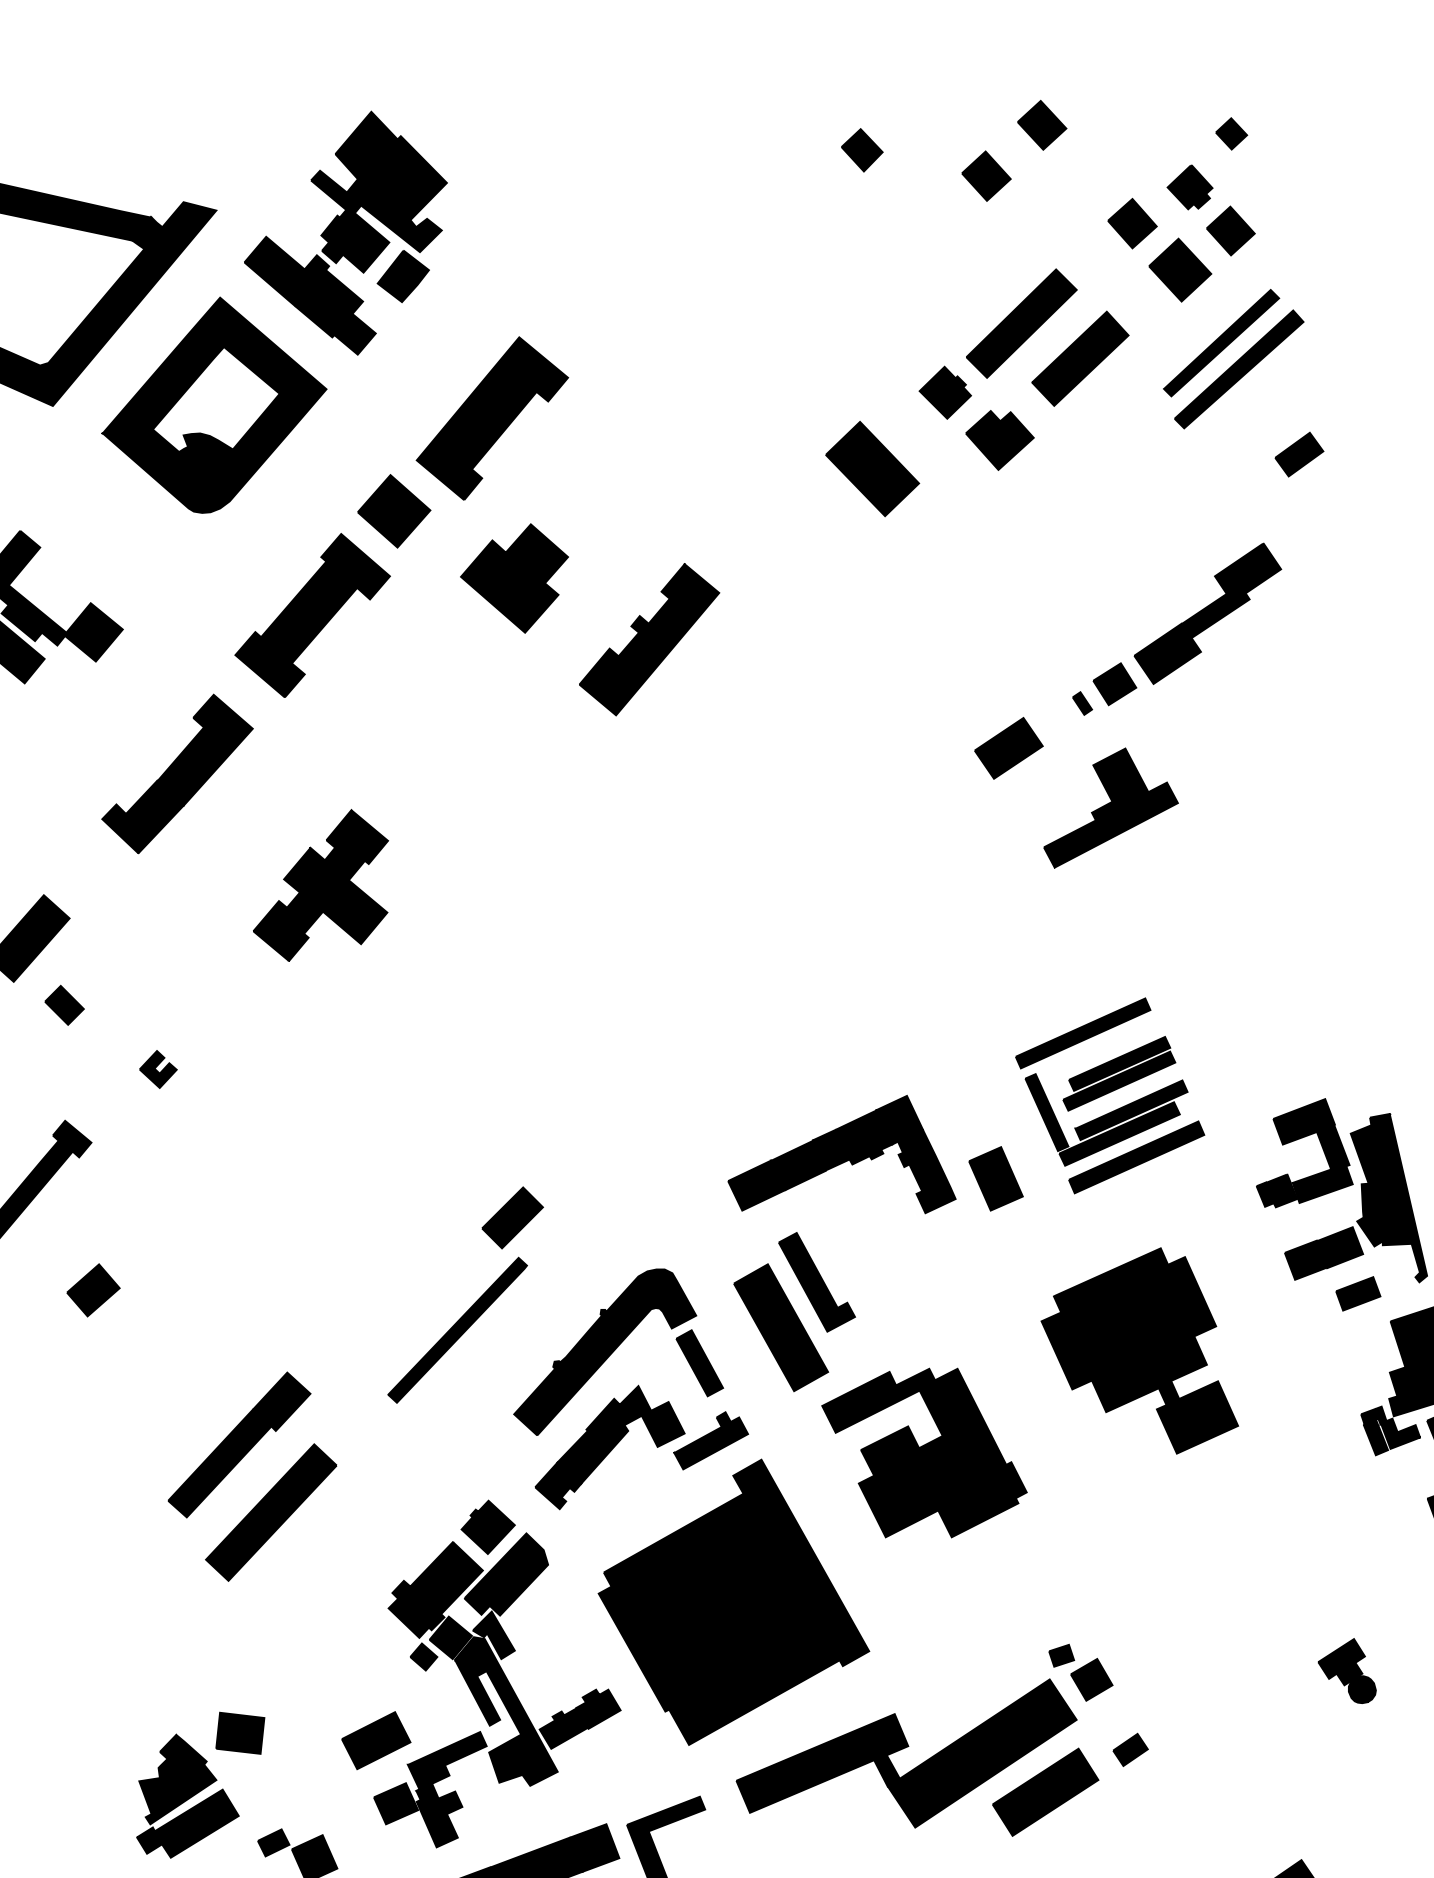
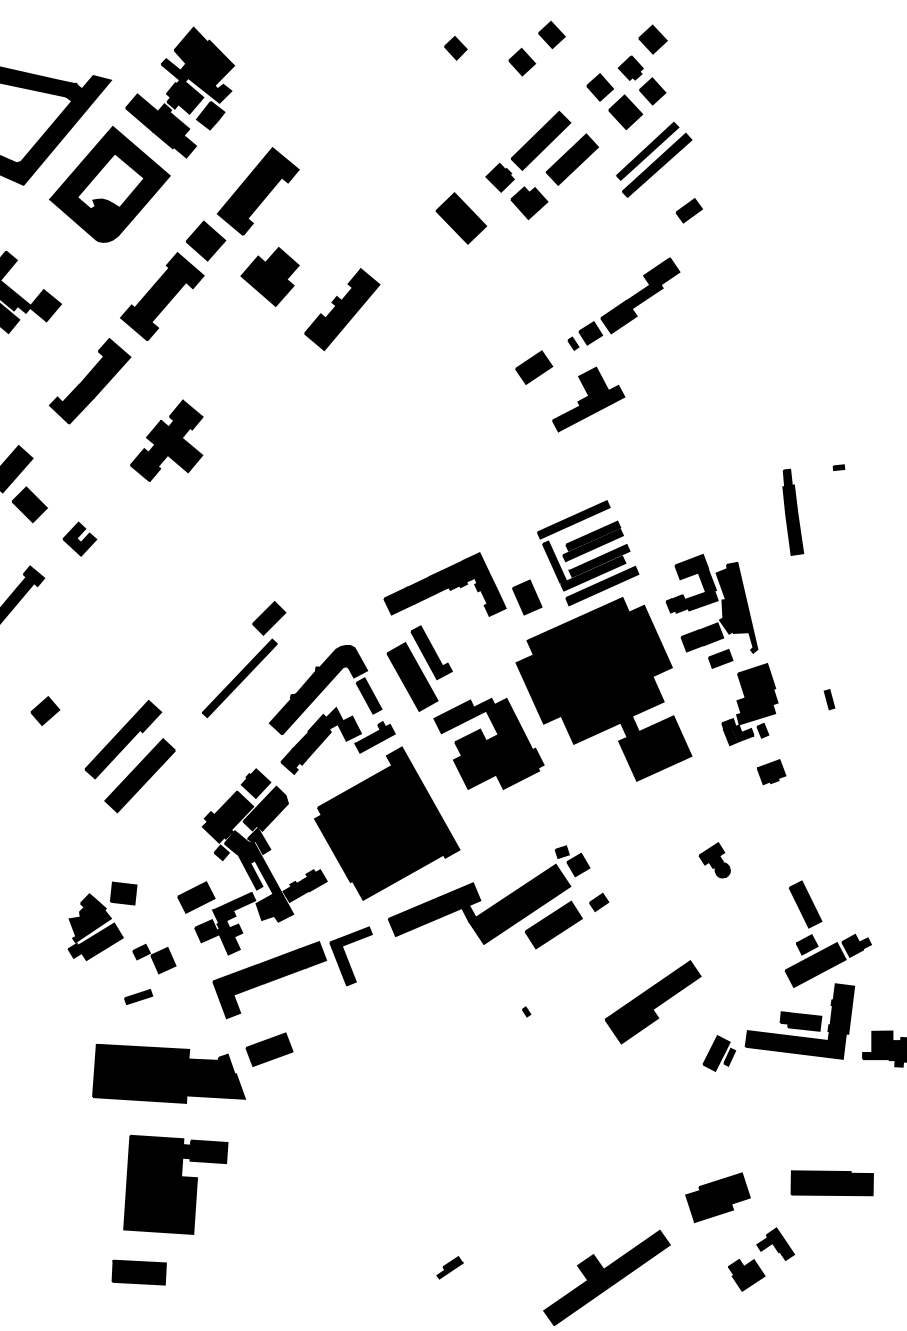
part: (1230, 133) -> (652, 39), size x1.67
part: (63, 1004) -> (29, 504), size x1.67
part: (157, 1068) -> (79, 538), size x1.67
part: (93, 1289) -> (45, 710), moved
part: (1138, 1351) -> (603, 689), size x1.67

